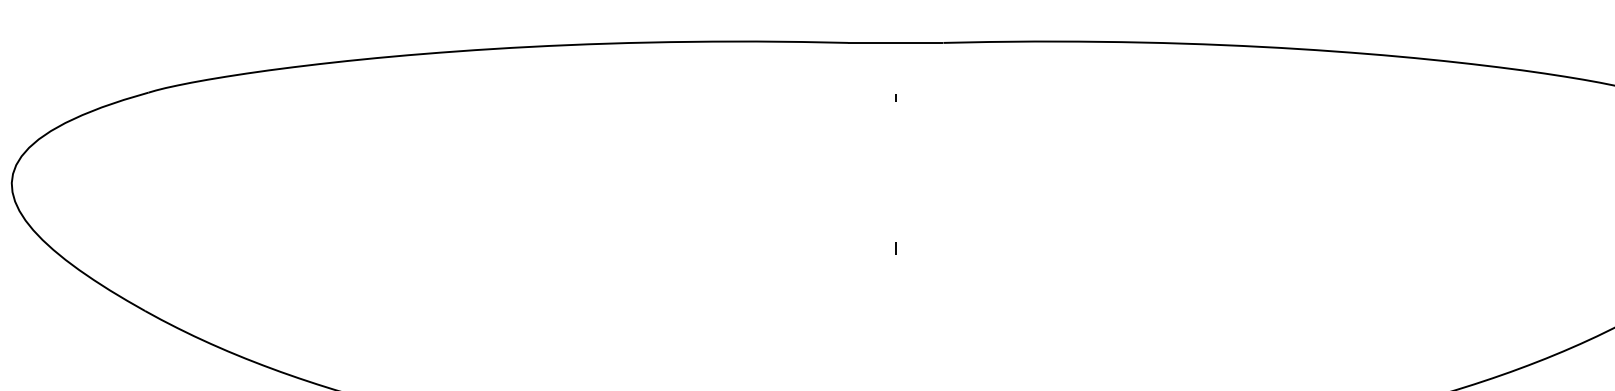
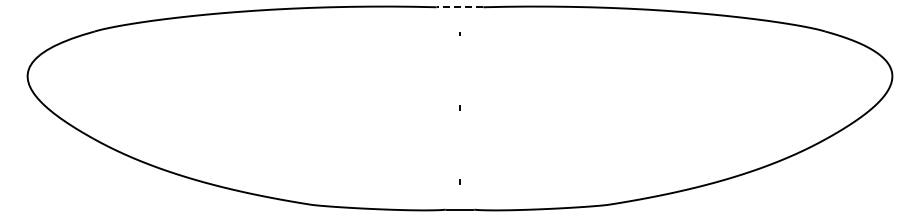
line: (894, 43) -> (459, 7), solid -> dashed

